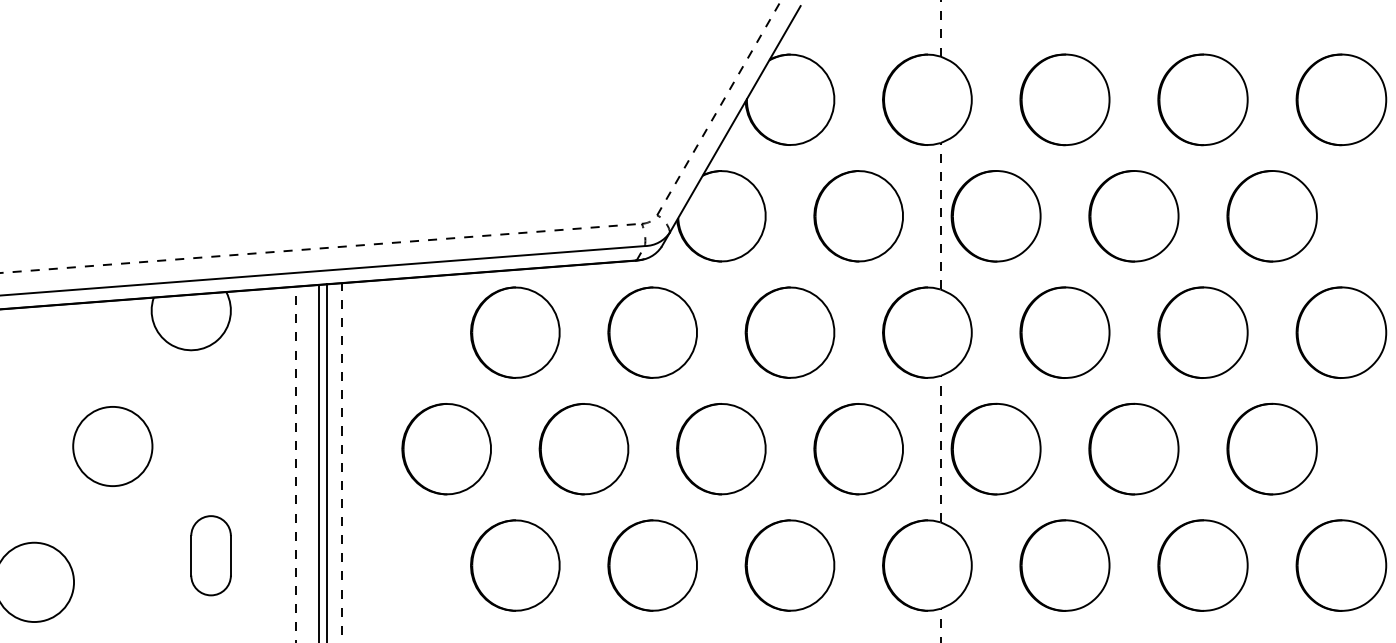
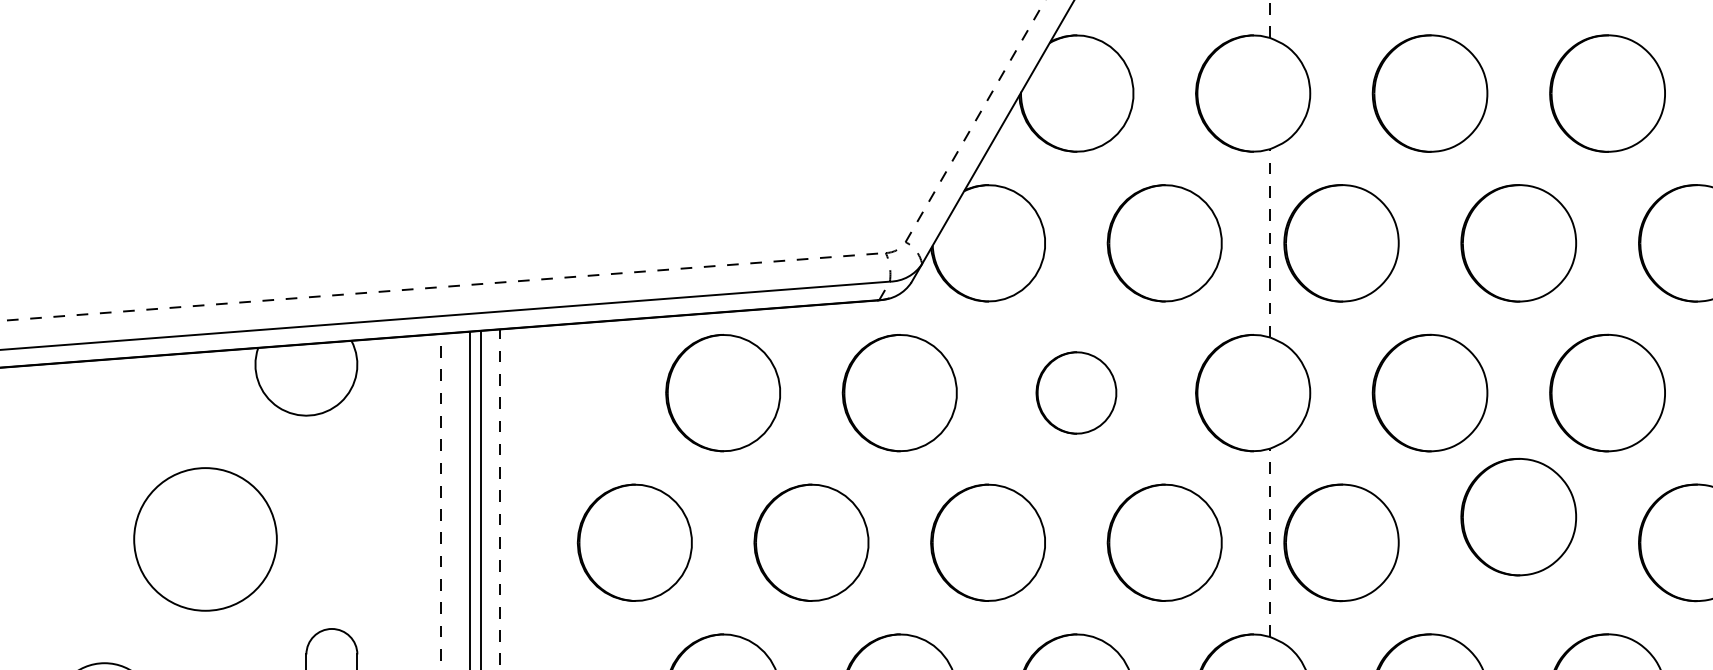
part: (789, 332) -> (1075, 392), size x0.7
circle: (112, 446) -> (205, 539), size x1.4
part: (1133, 448) -> (1518, 516), moved

